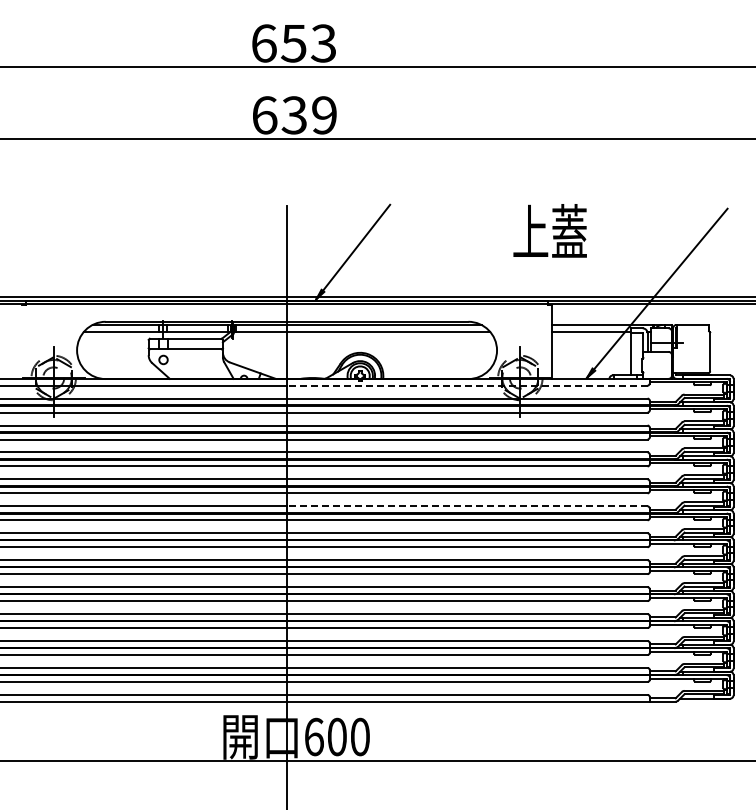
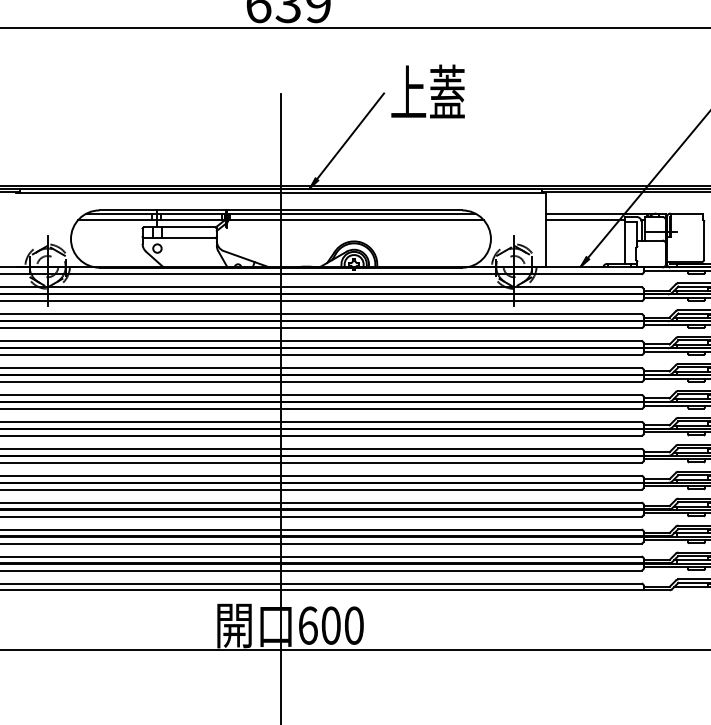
text: (549, 230) -> (427, 91), moved
line: (466, 385) -> (460, 274), dashed -> solid
line: (466, 506) -> (460, 395), dashed -> solid

